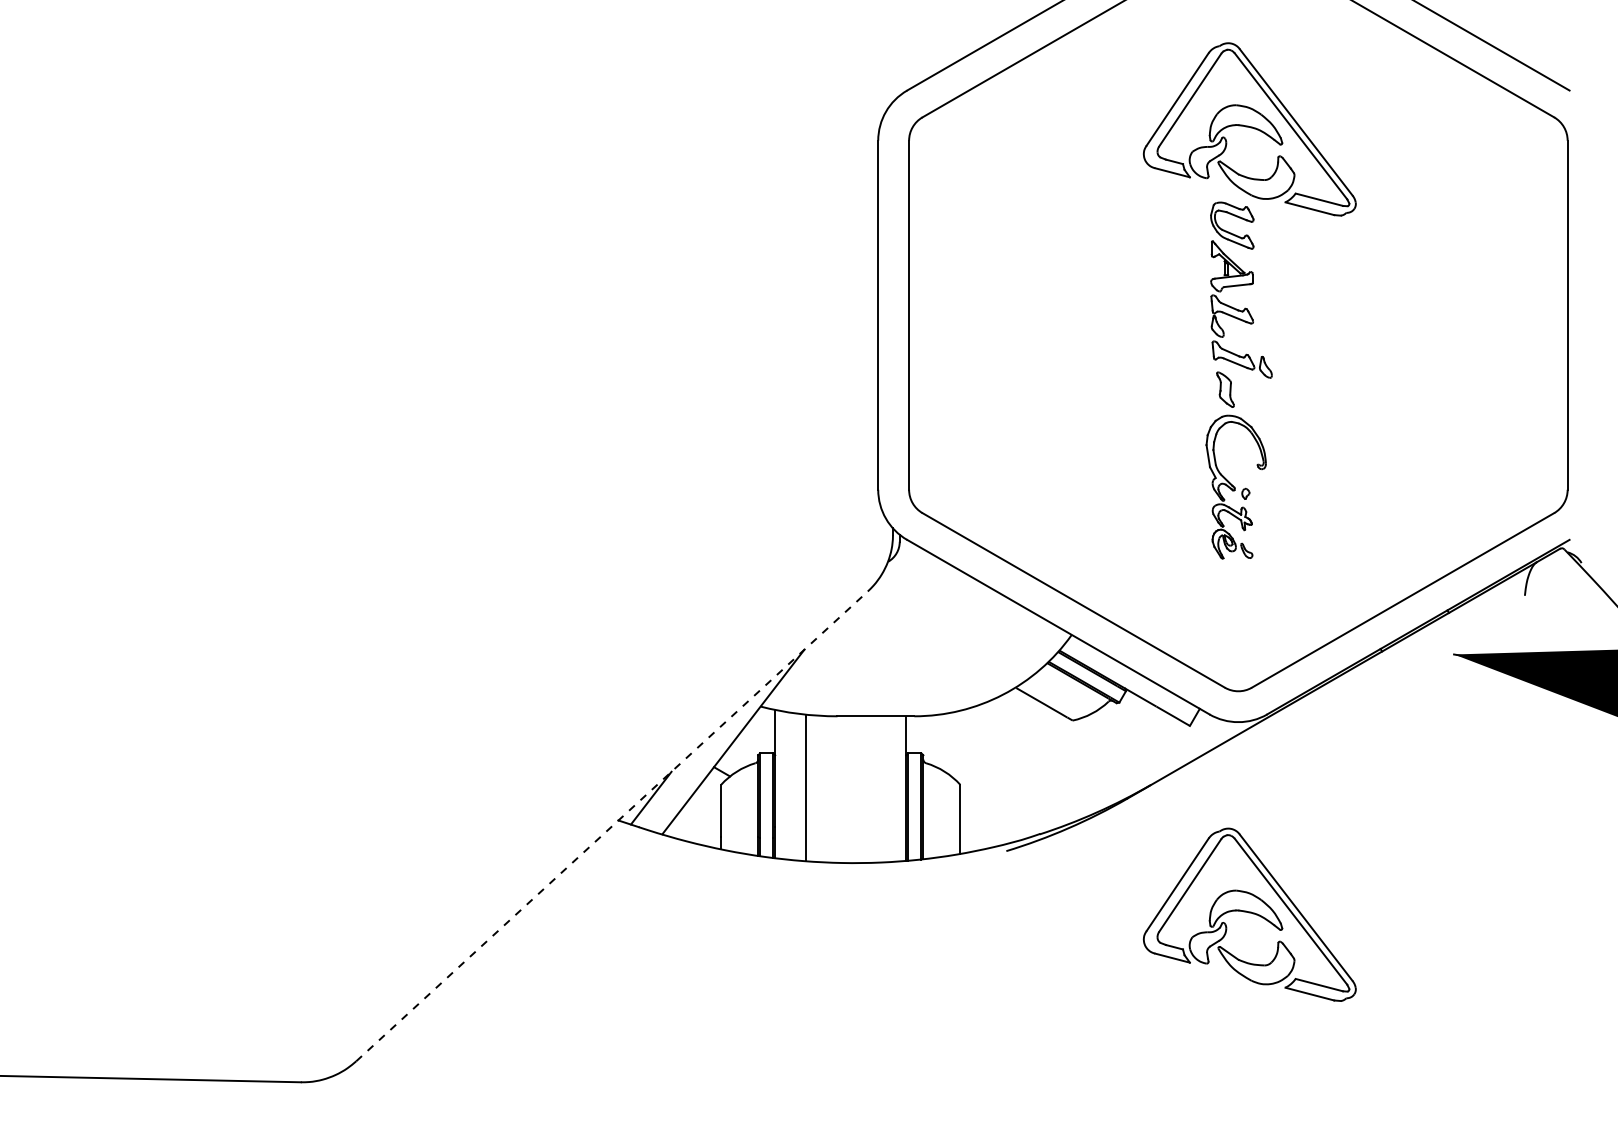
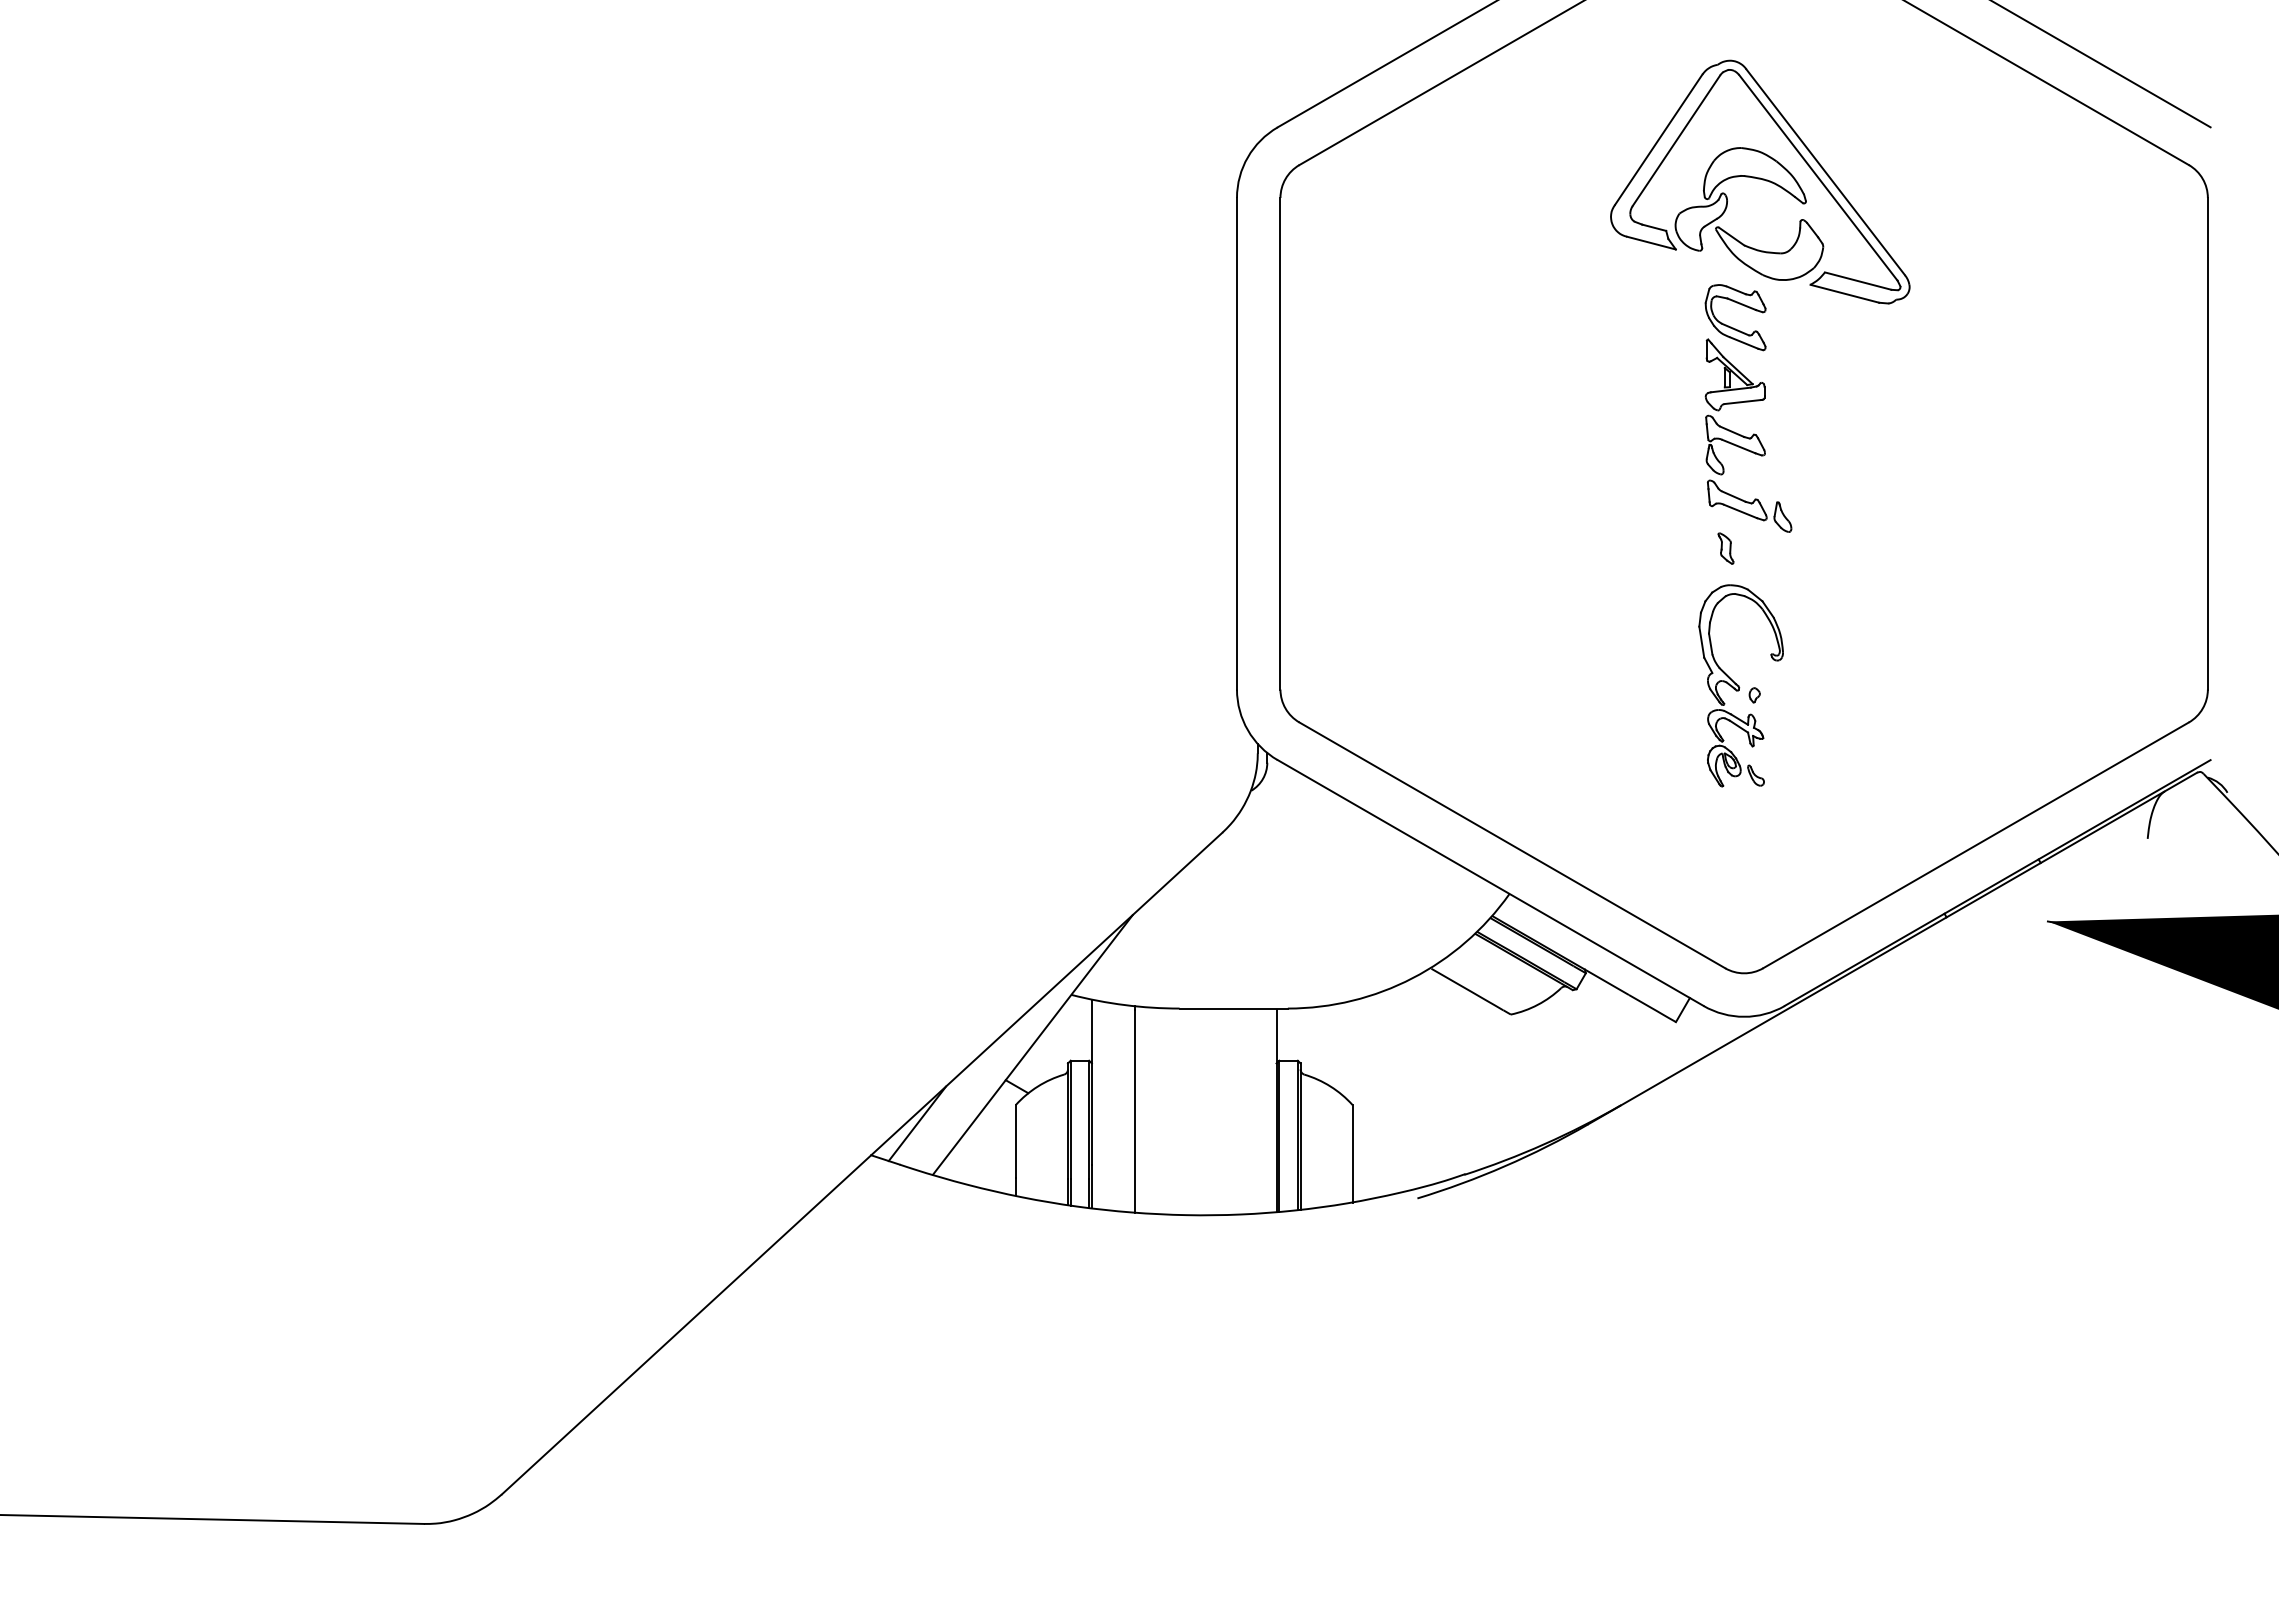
part: (1225, 389) -> (1725, 548), size x0.62
line: (612, 826) -> (862, 1163), dashed -> solid
part: (1249, 914) -> (1760, 1287), removed

